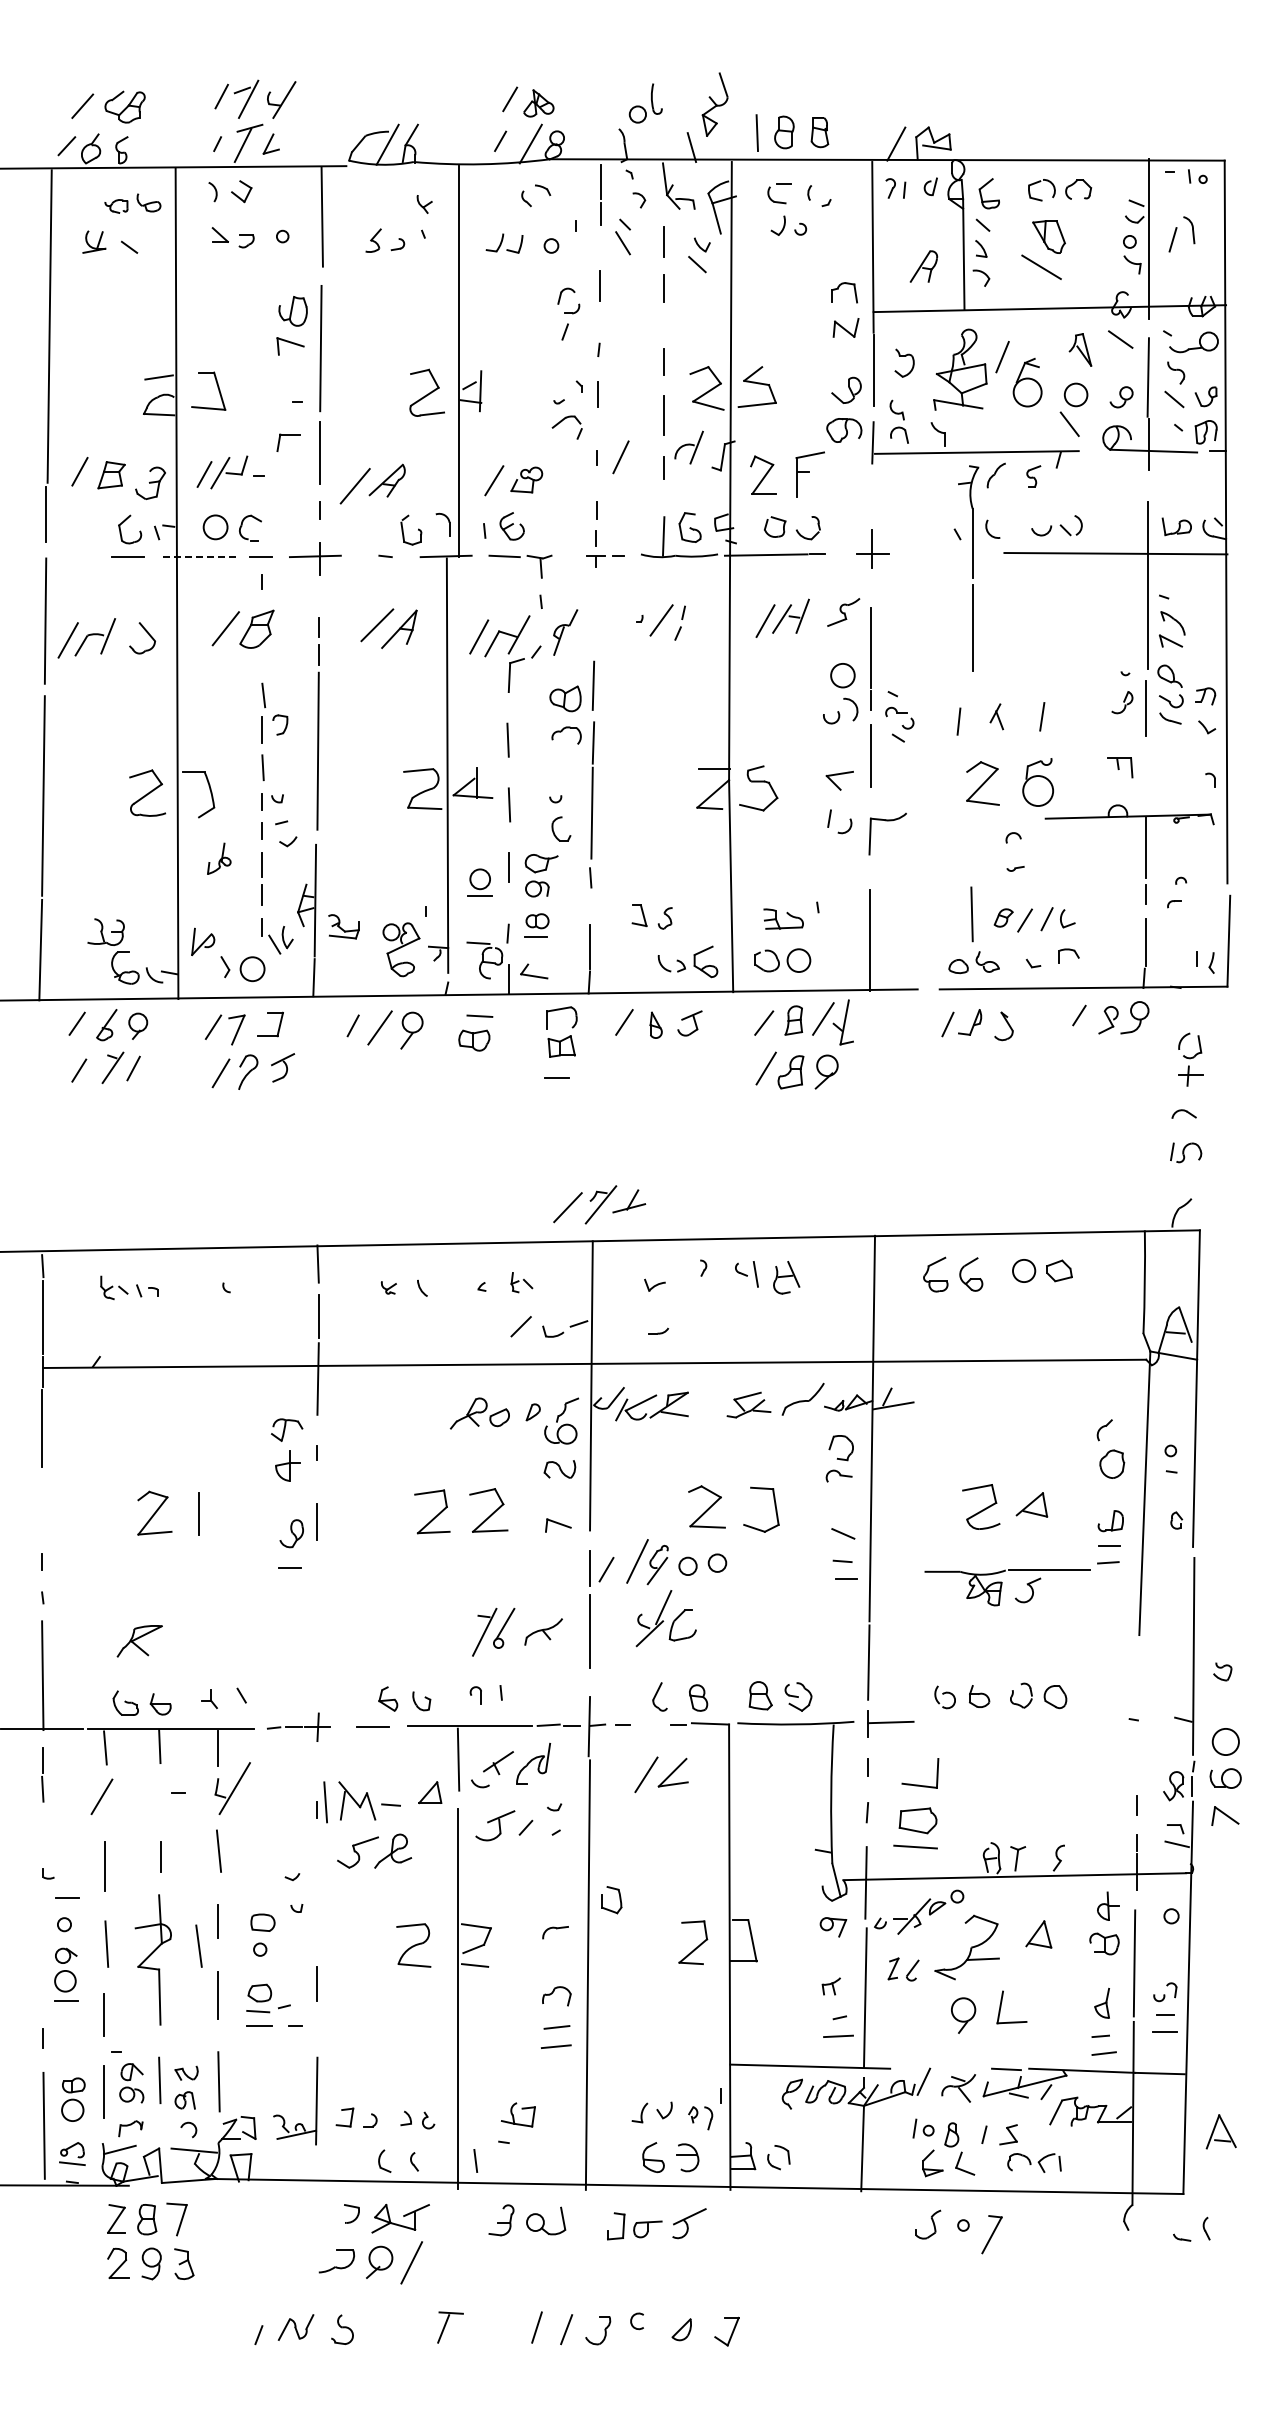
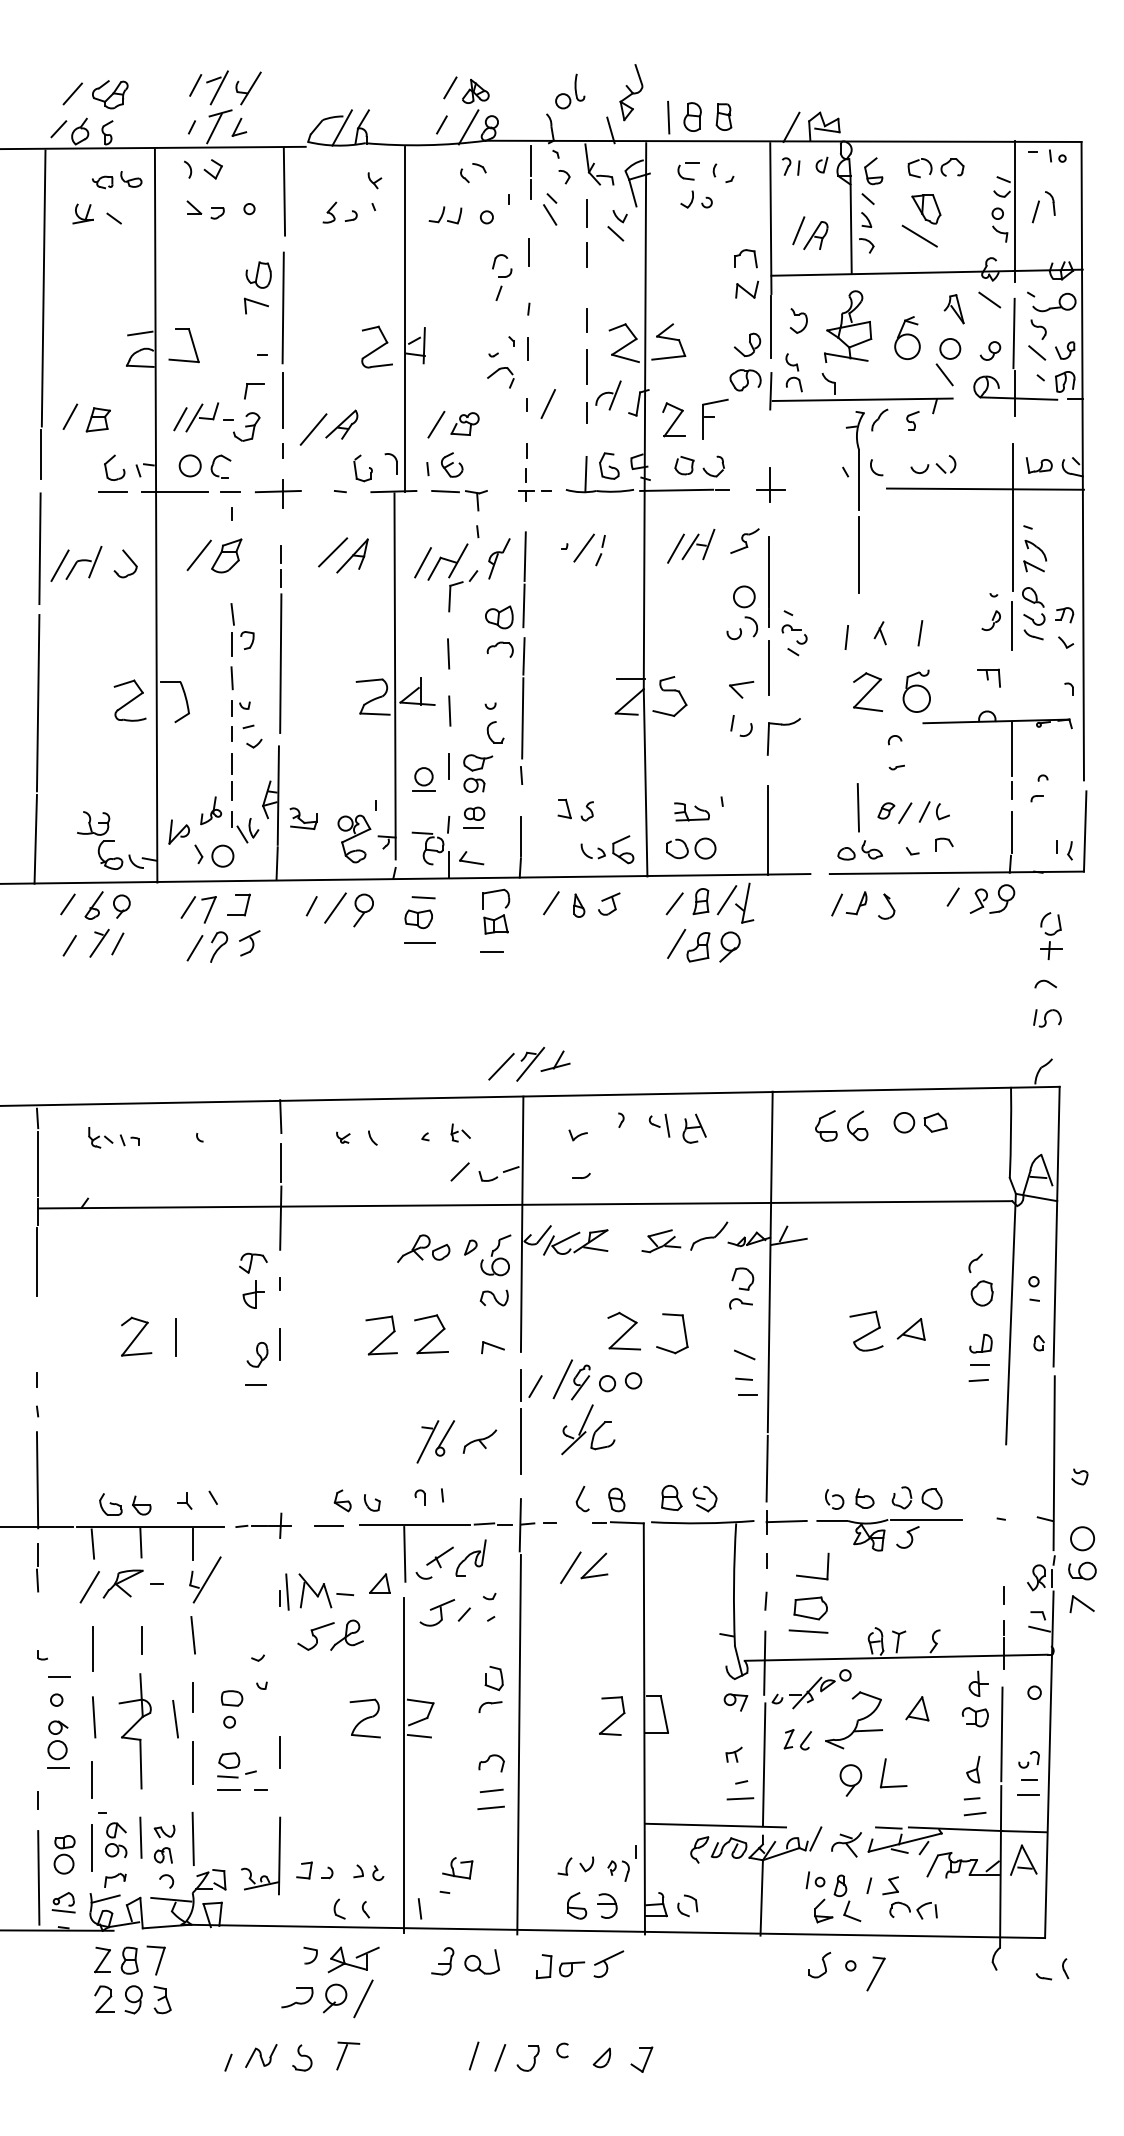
line: (1002, 357) -> (798, 231), moved
part: (150, 482) -> (246, 426), moved
line: (198, 557) -> (175, 492), dashed -> solid
line: (594, 629) -> (524, 556), added
part: (219, 858) -> (211, 810), moved
line: (475, 1067) -> (419, 943), added
part: (1007, 1587) -> (889, 1534), moved
part: (139, 1641) -> (122, 1584), moved
part: (619, 1900) -> (501, 1678), moved
part: (1220, 2131) -> (1023, 1859), moved
part: (450, 2327) -> (348, 2055), moved

